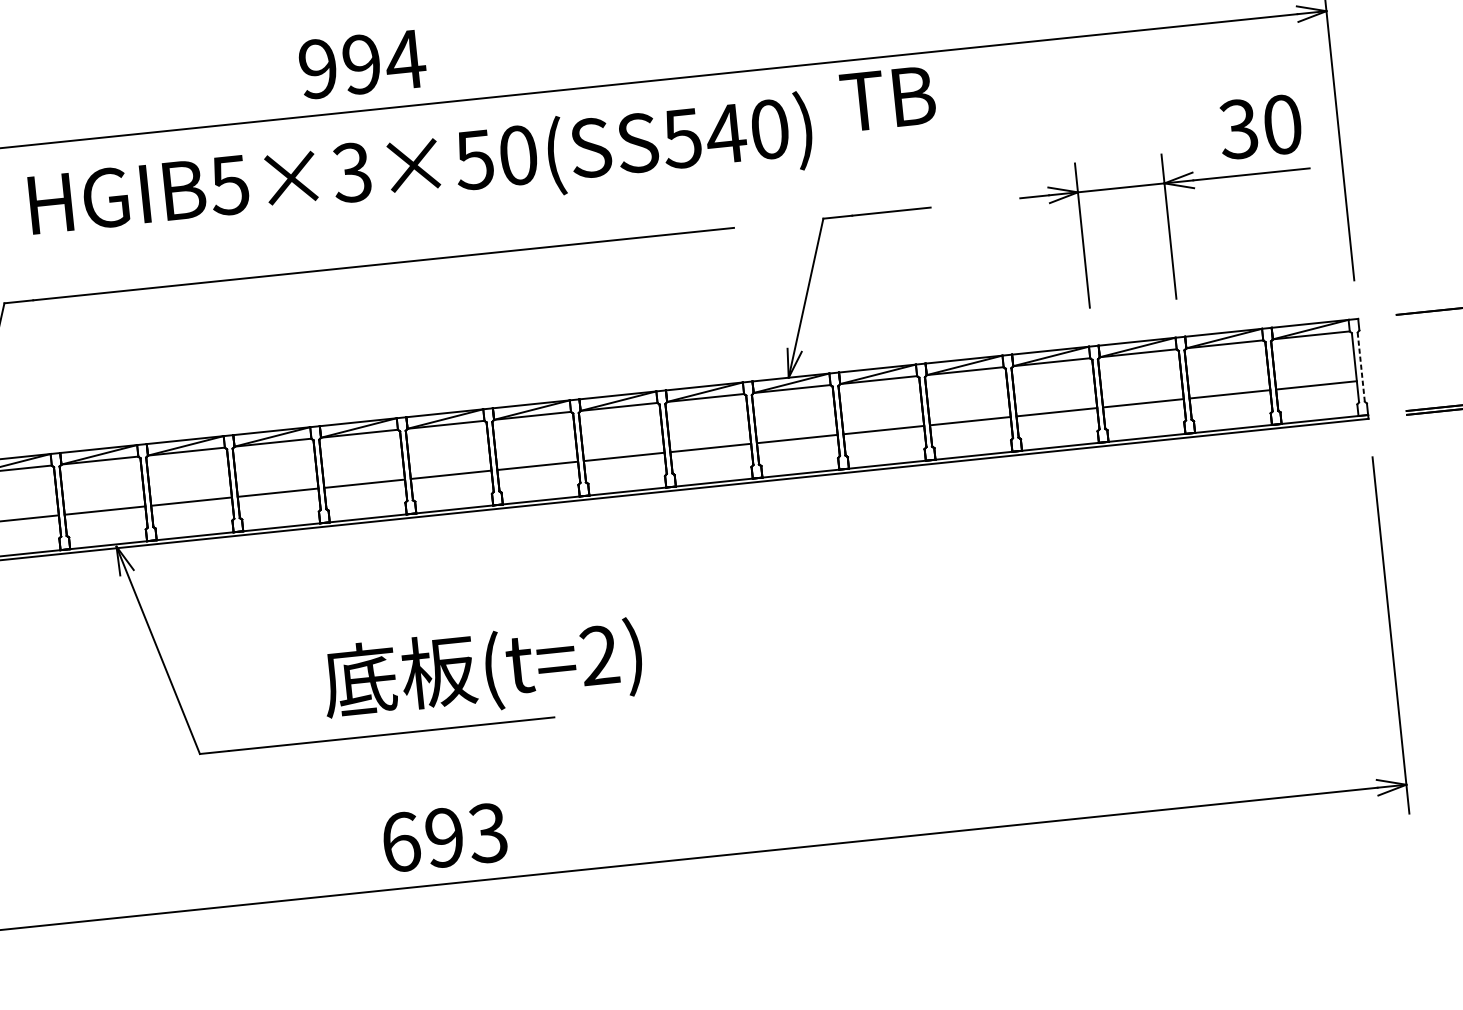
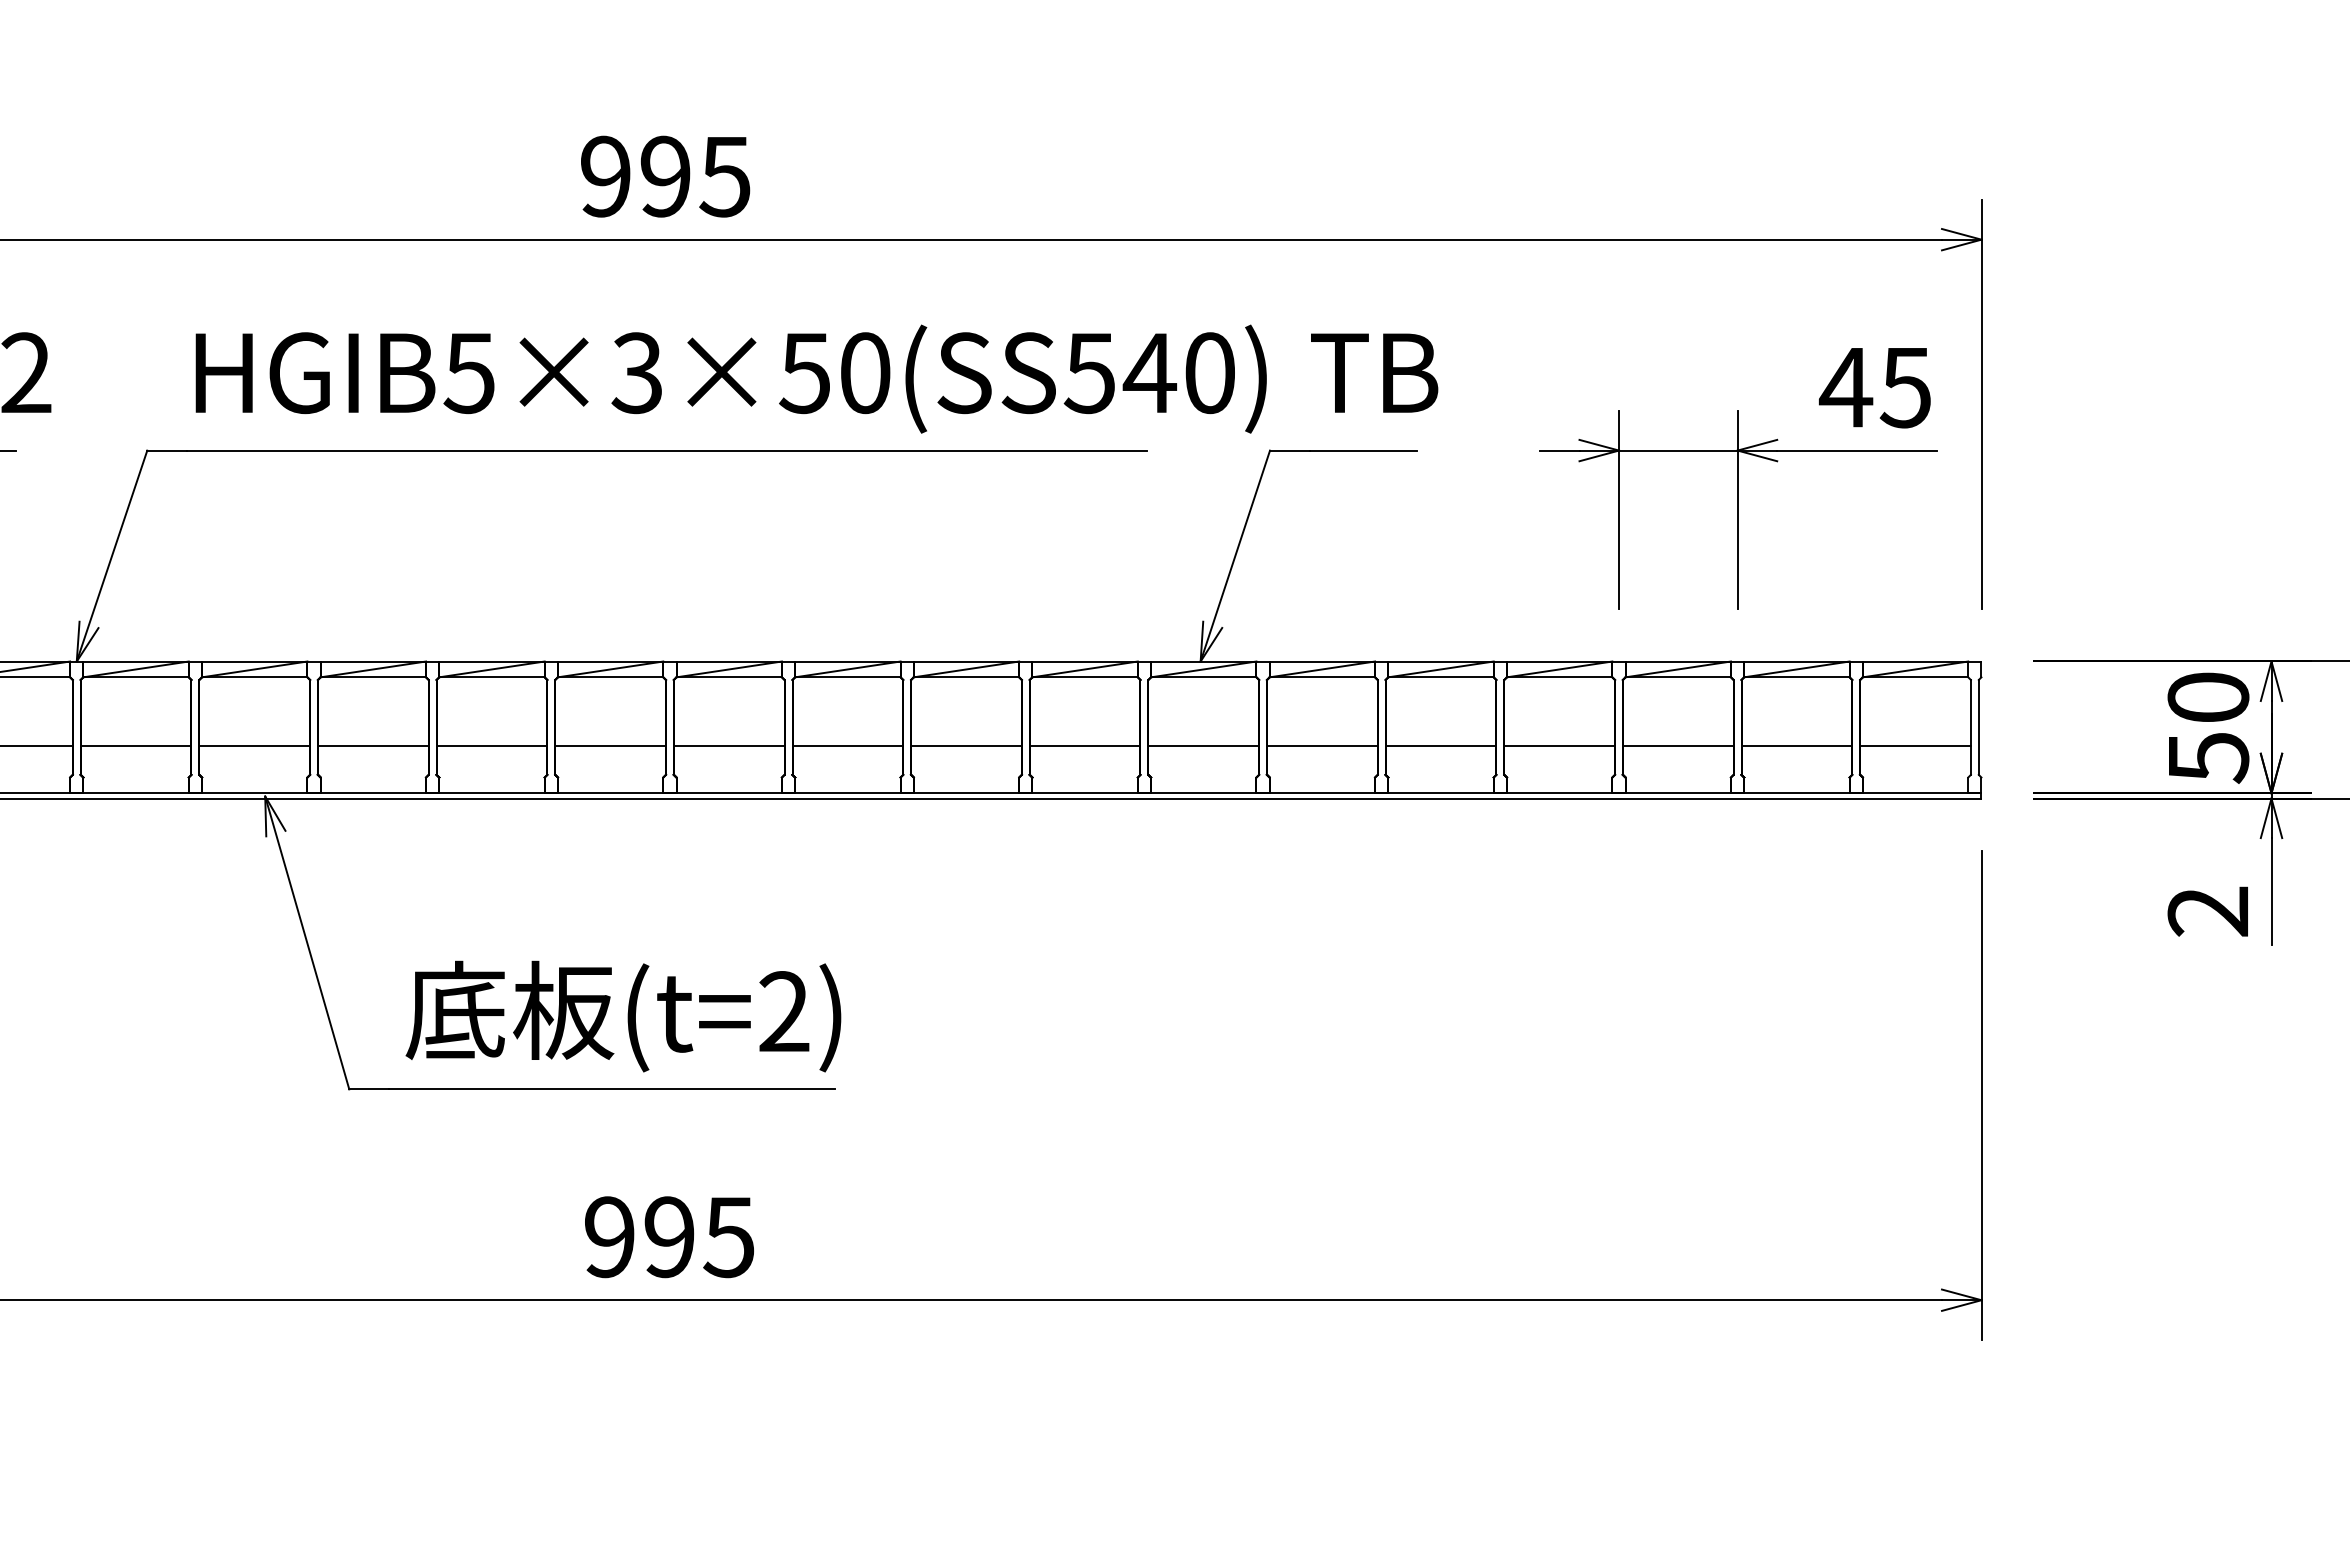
text: (405, 60) -> (725, 177), 994 -> 995
text: (887, 98) -> (1374, 372), moved
text: (1259, 127) -> (1874, 387), 30 -> 45
text: (420, 169) -> (730, 378), moved
line: (1361, 367) -> (1978, 727), dashed -> solid
text: (482, 671) -> (623, 1016), moved
text: (444, 837) -> (669, 1237), 693 -> 995

